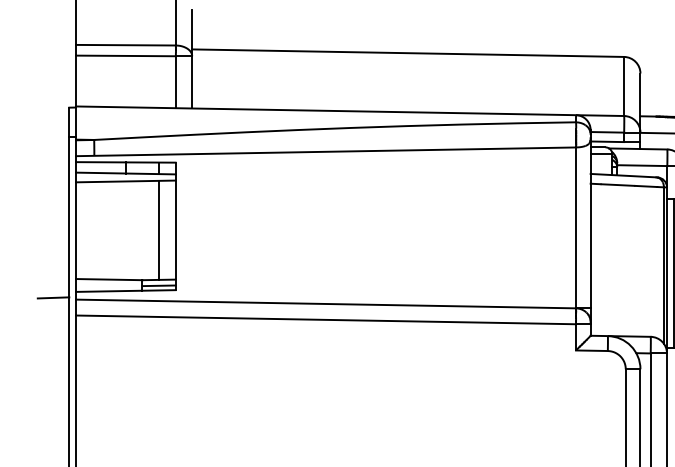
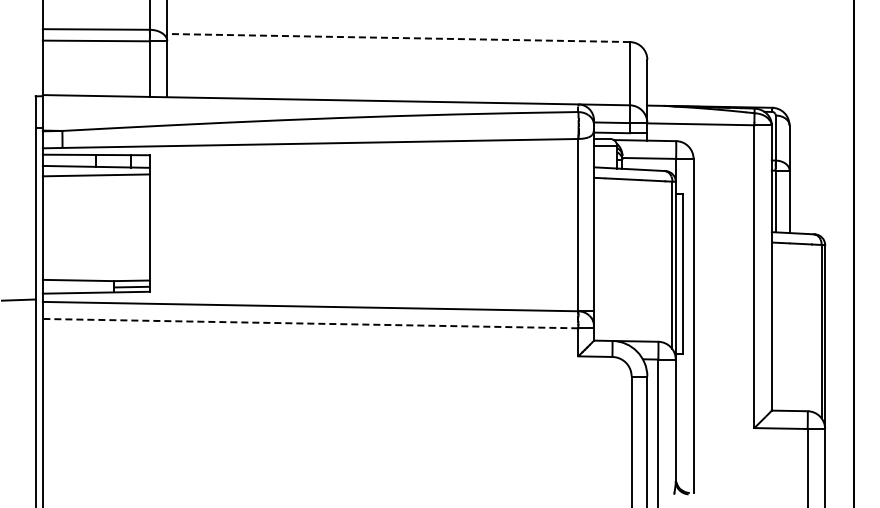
line: (408, 53) -> (398, 38), solid -> dashed
line: (159, 230) -> (132, 227), removed
line: (325, 319) -> (310, 323), solid -> dashed

